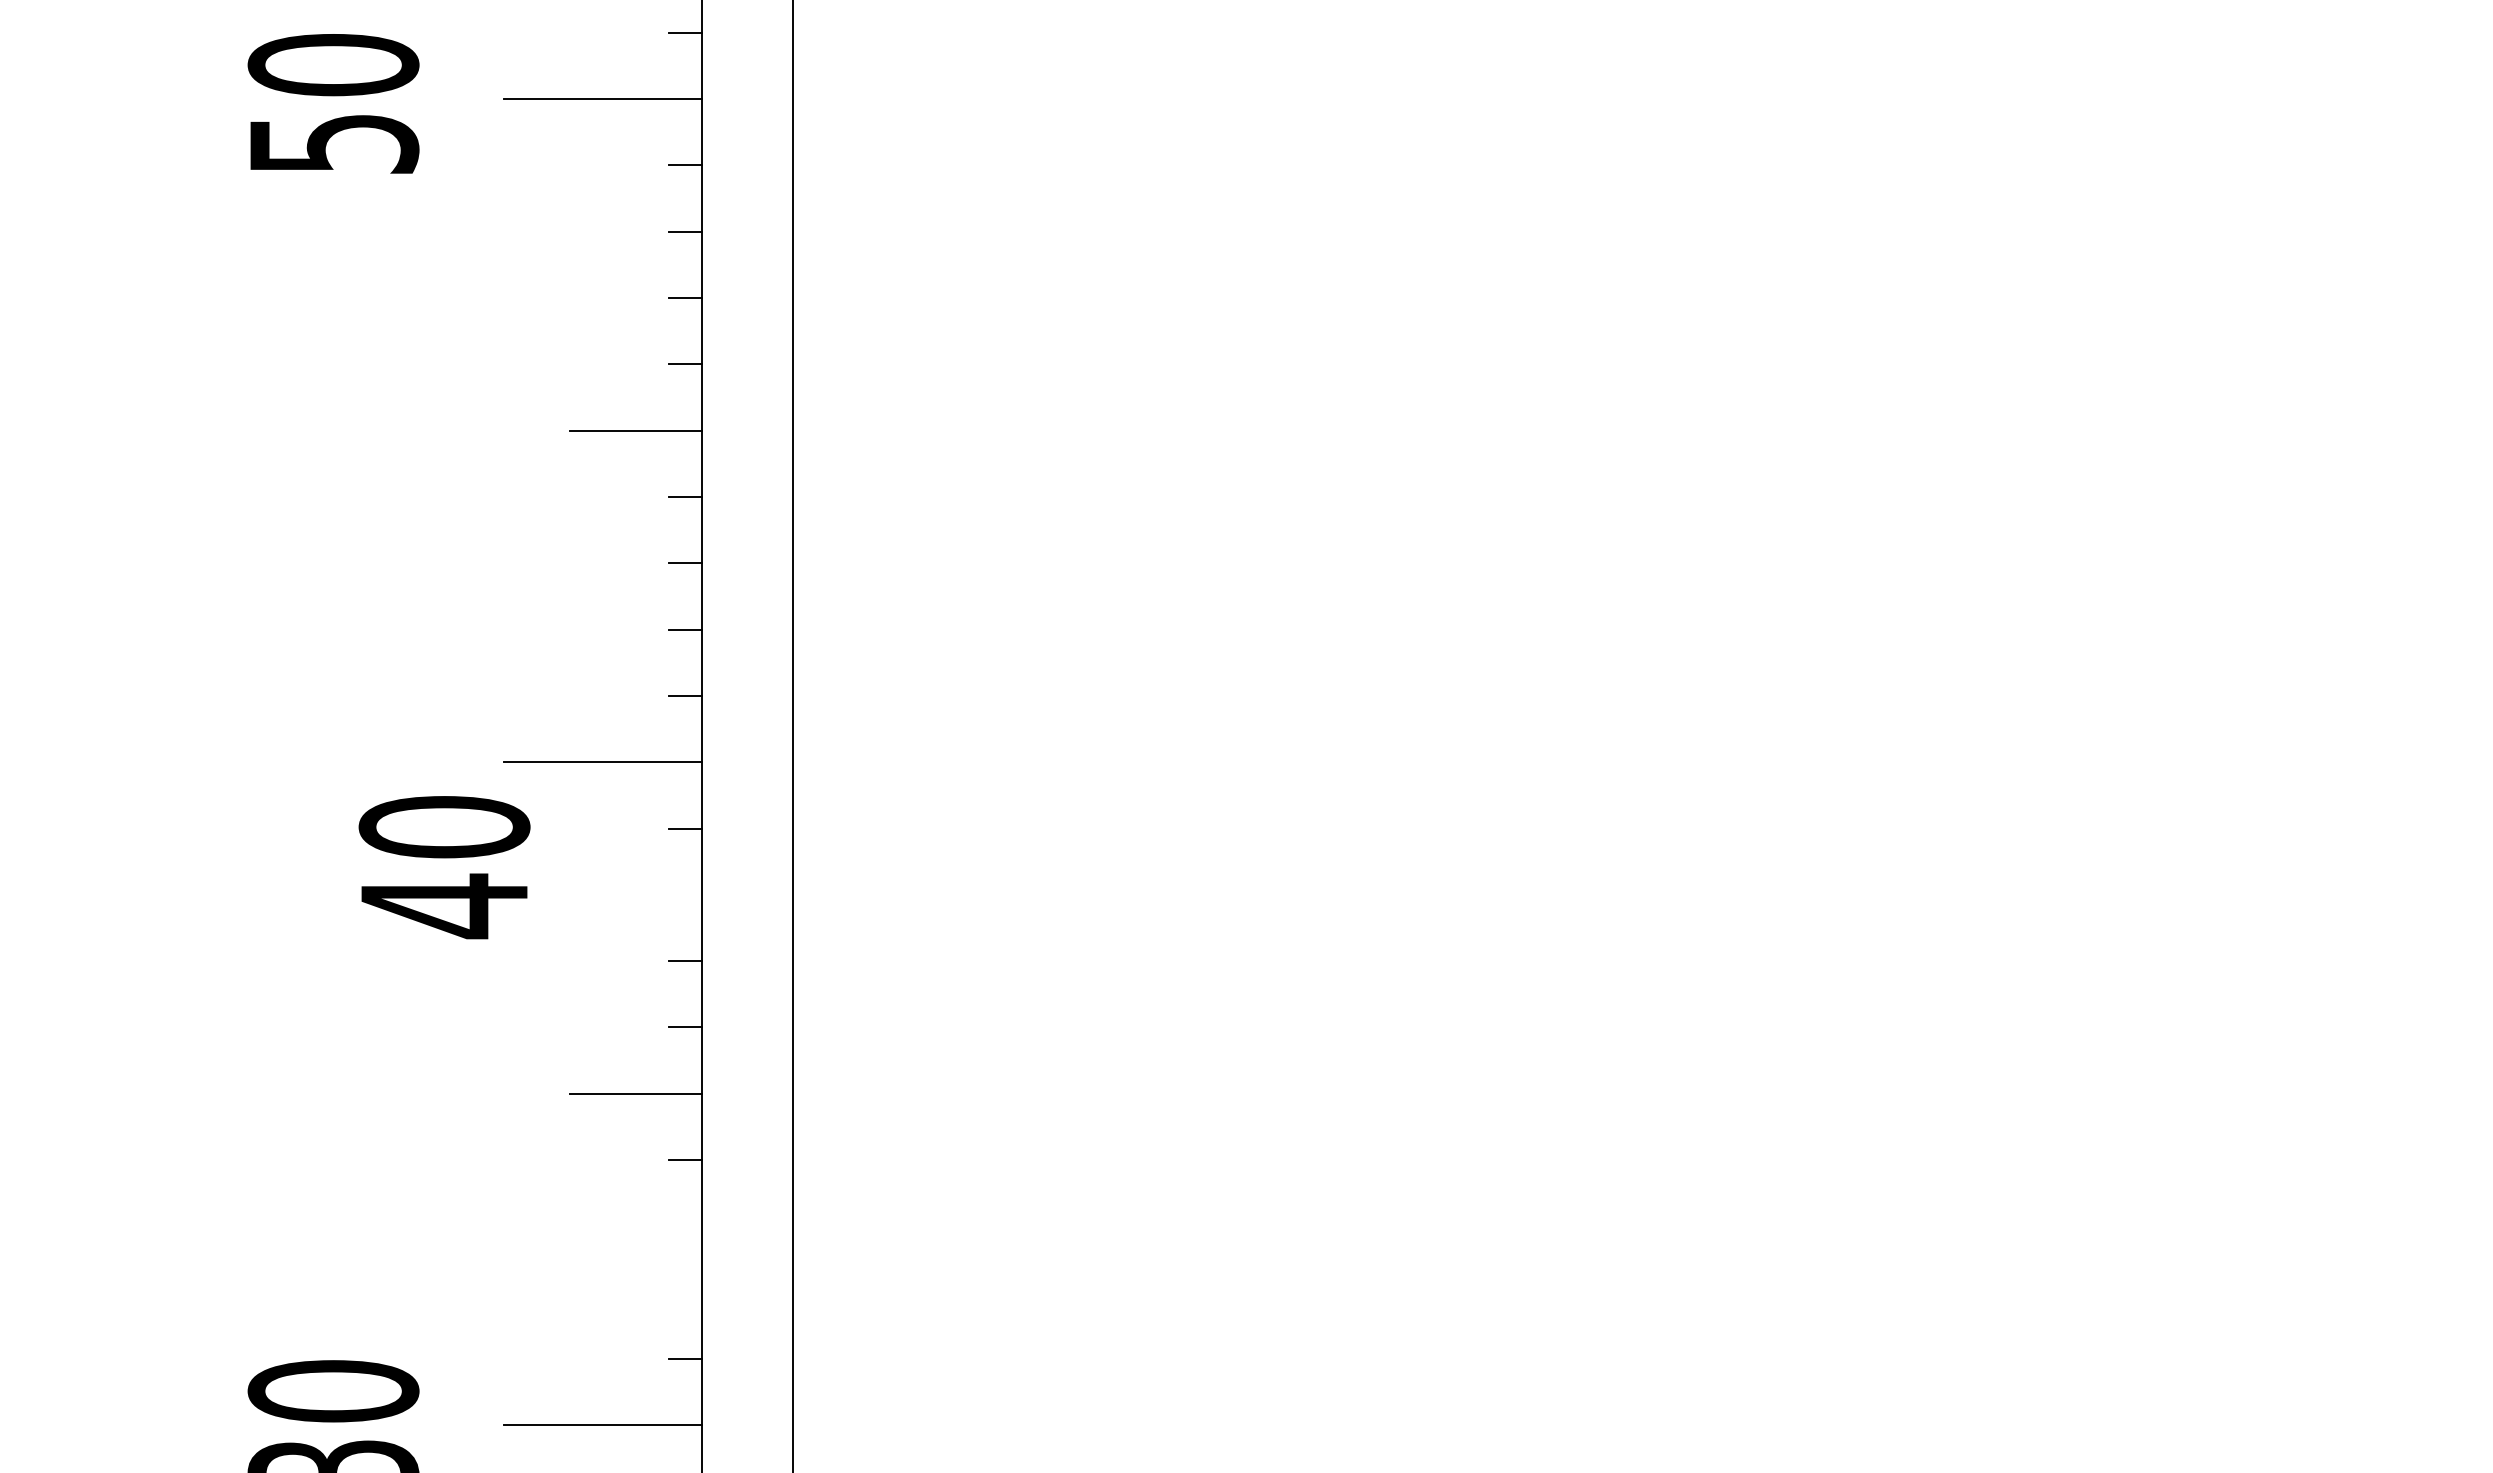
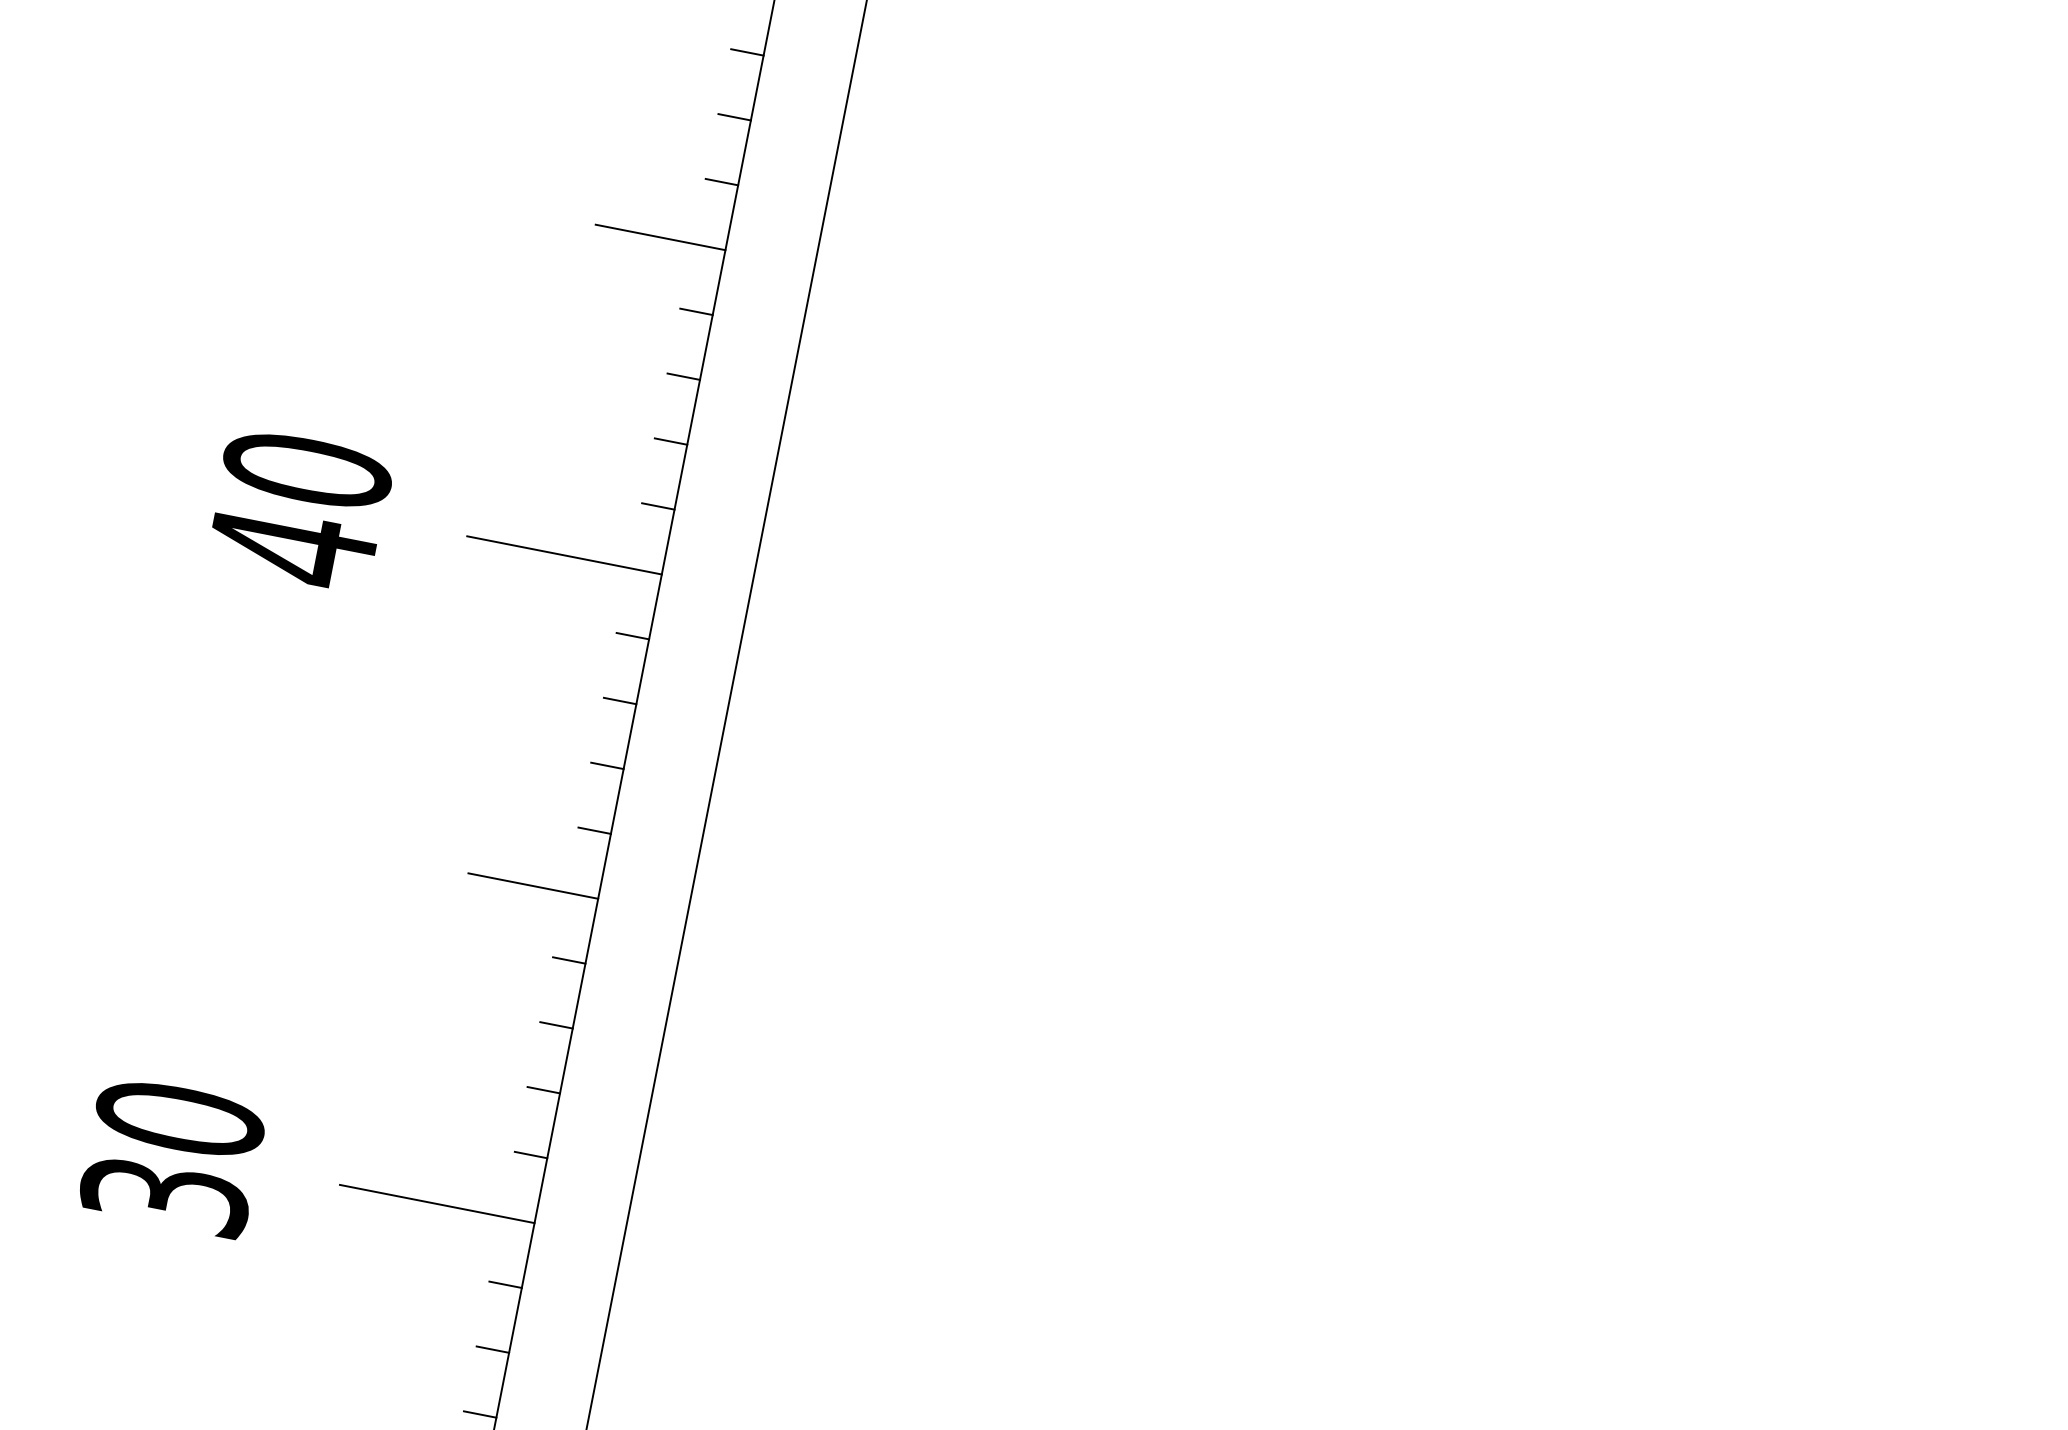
text: (444, 867) -> (299, 509), moved
line: (685, 894) -> (619, 700), added
line: (685, 1226) -> (556, 1025), added
line: (685, 1292) -> (543, 1089), added

